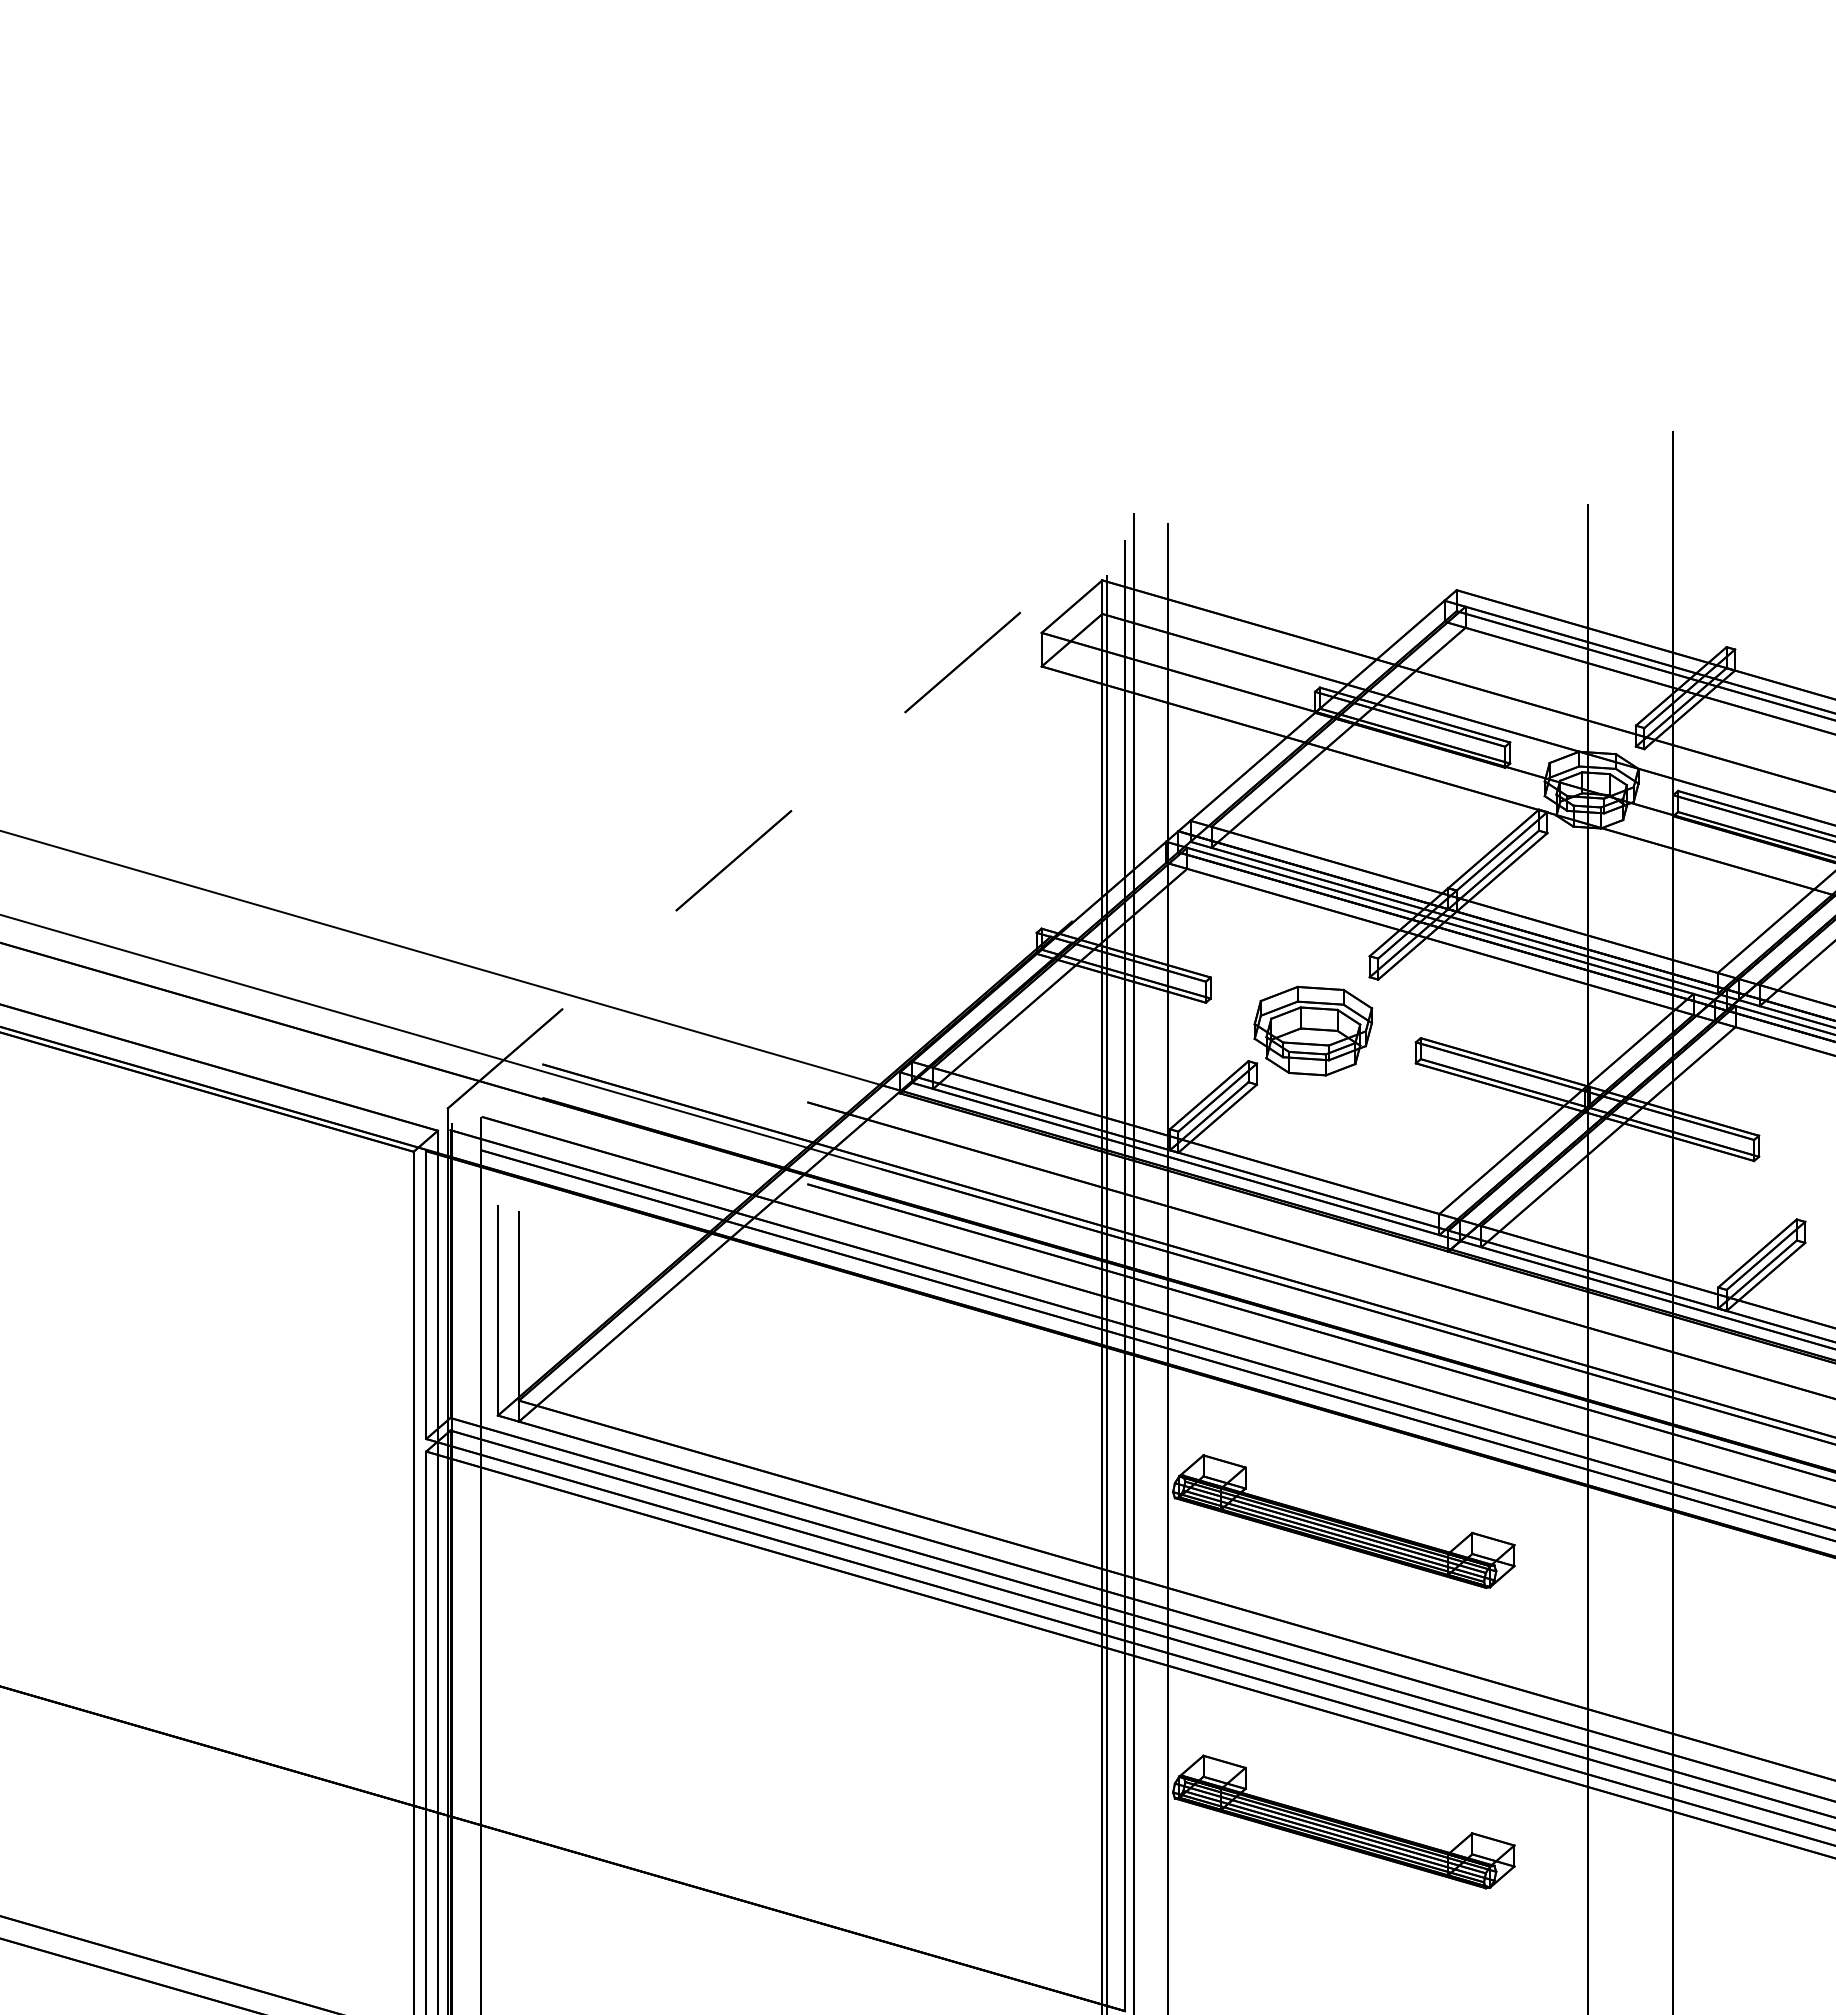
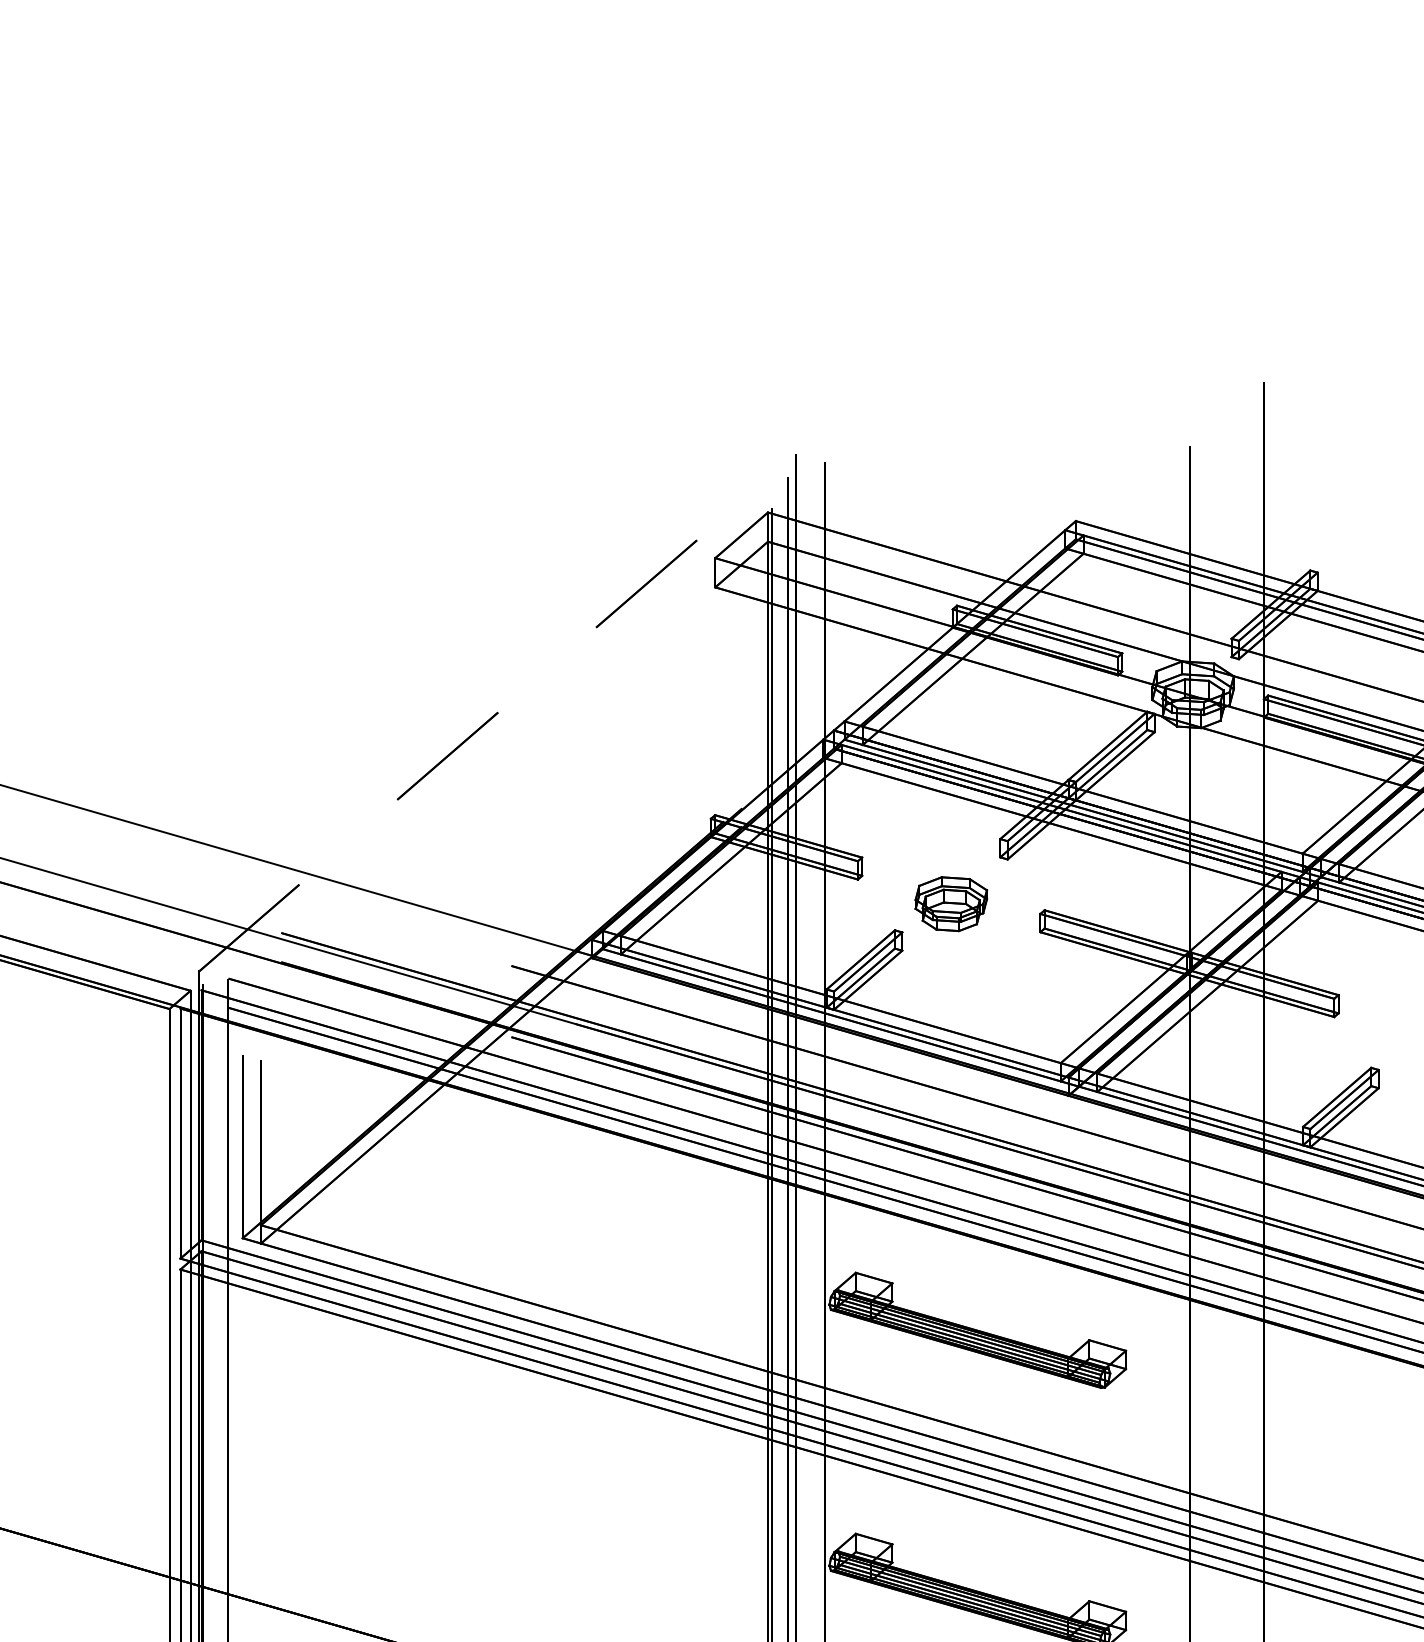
part: (1313, 1030) -> (951, 903), size x0.7

